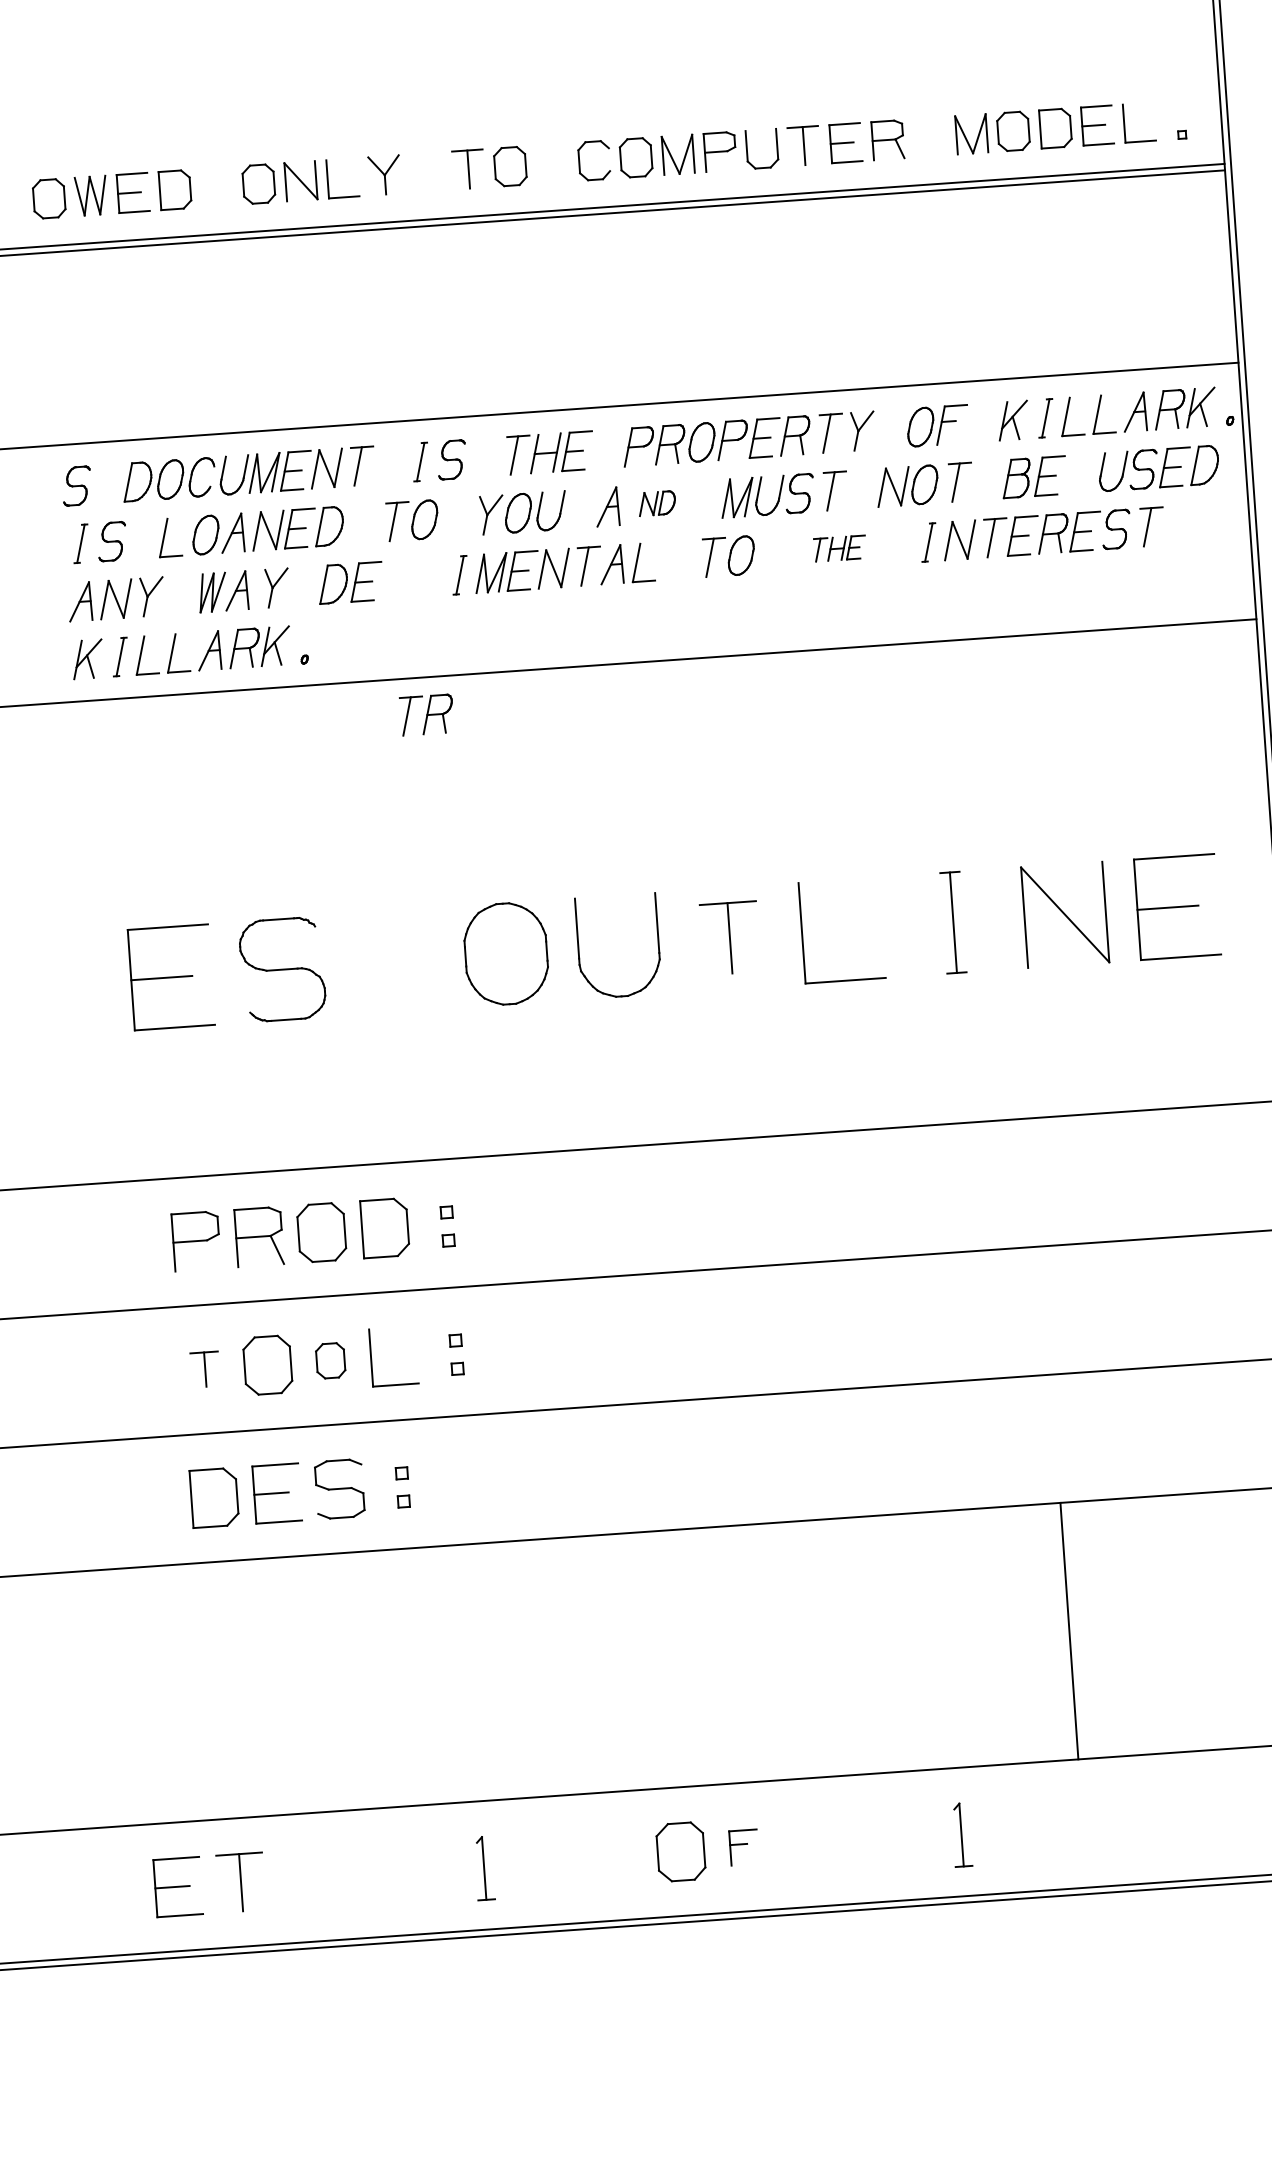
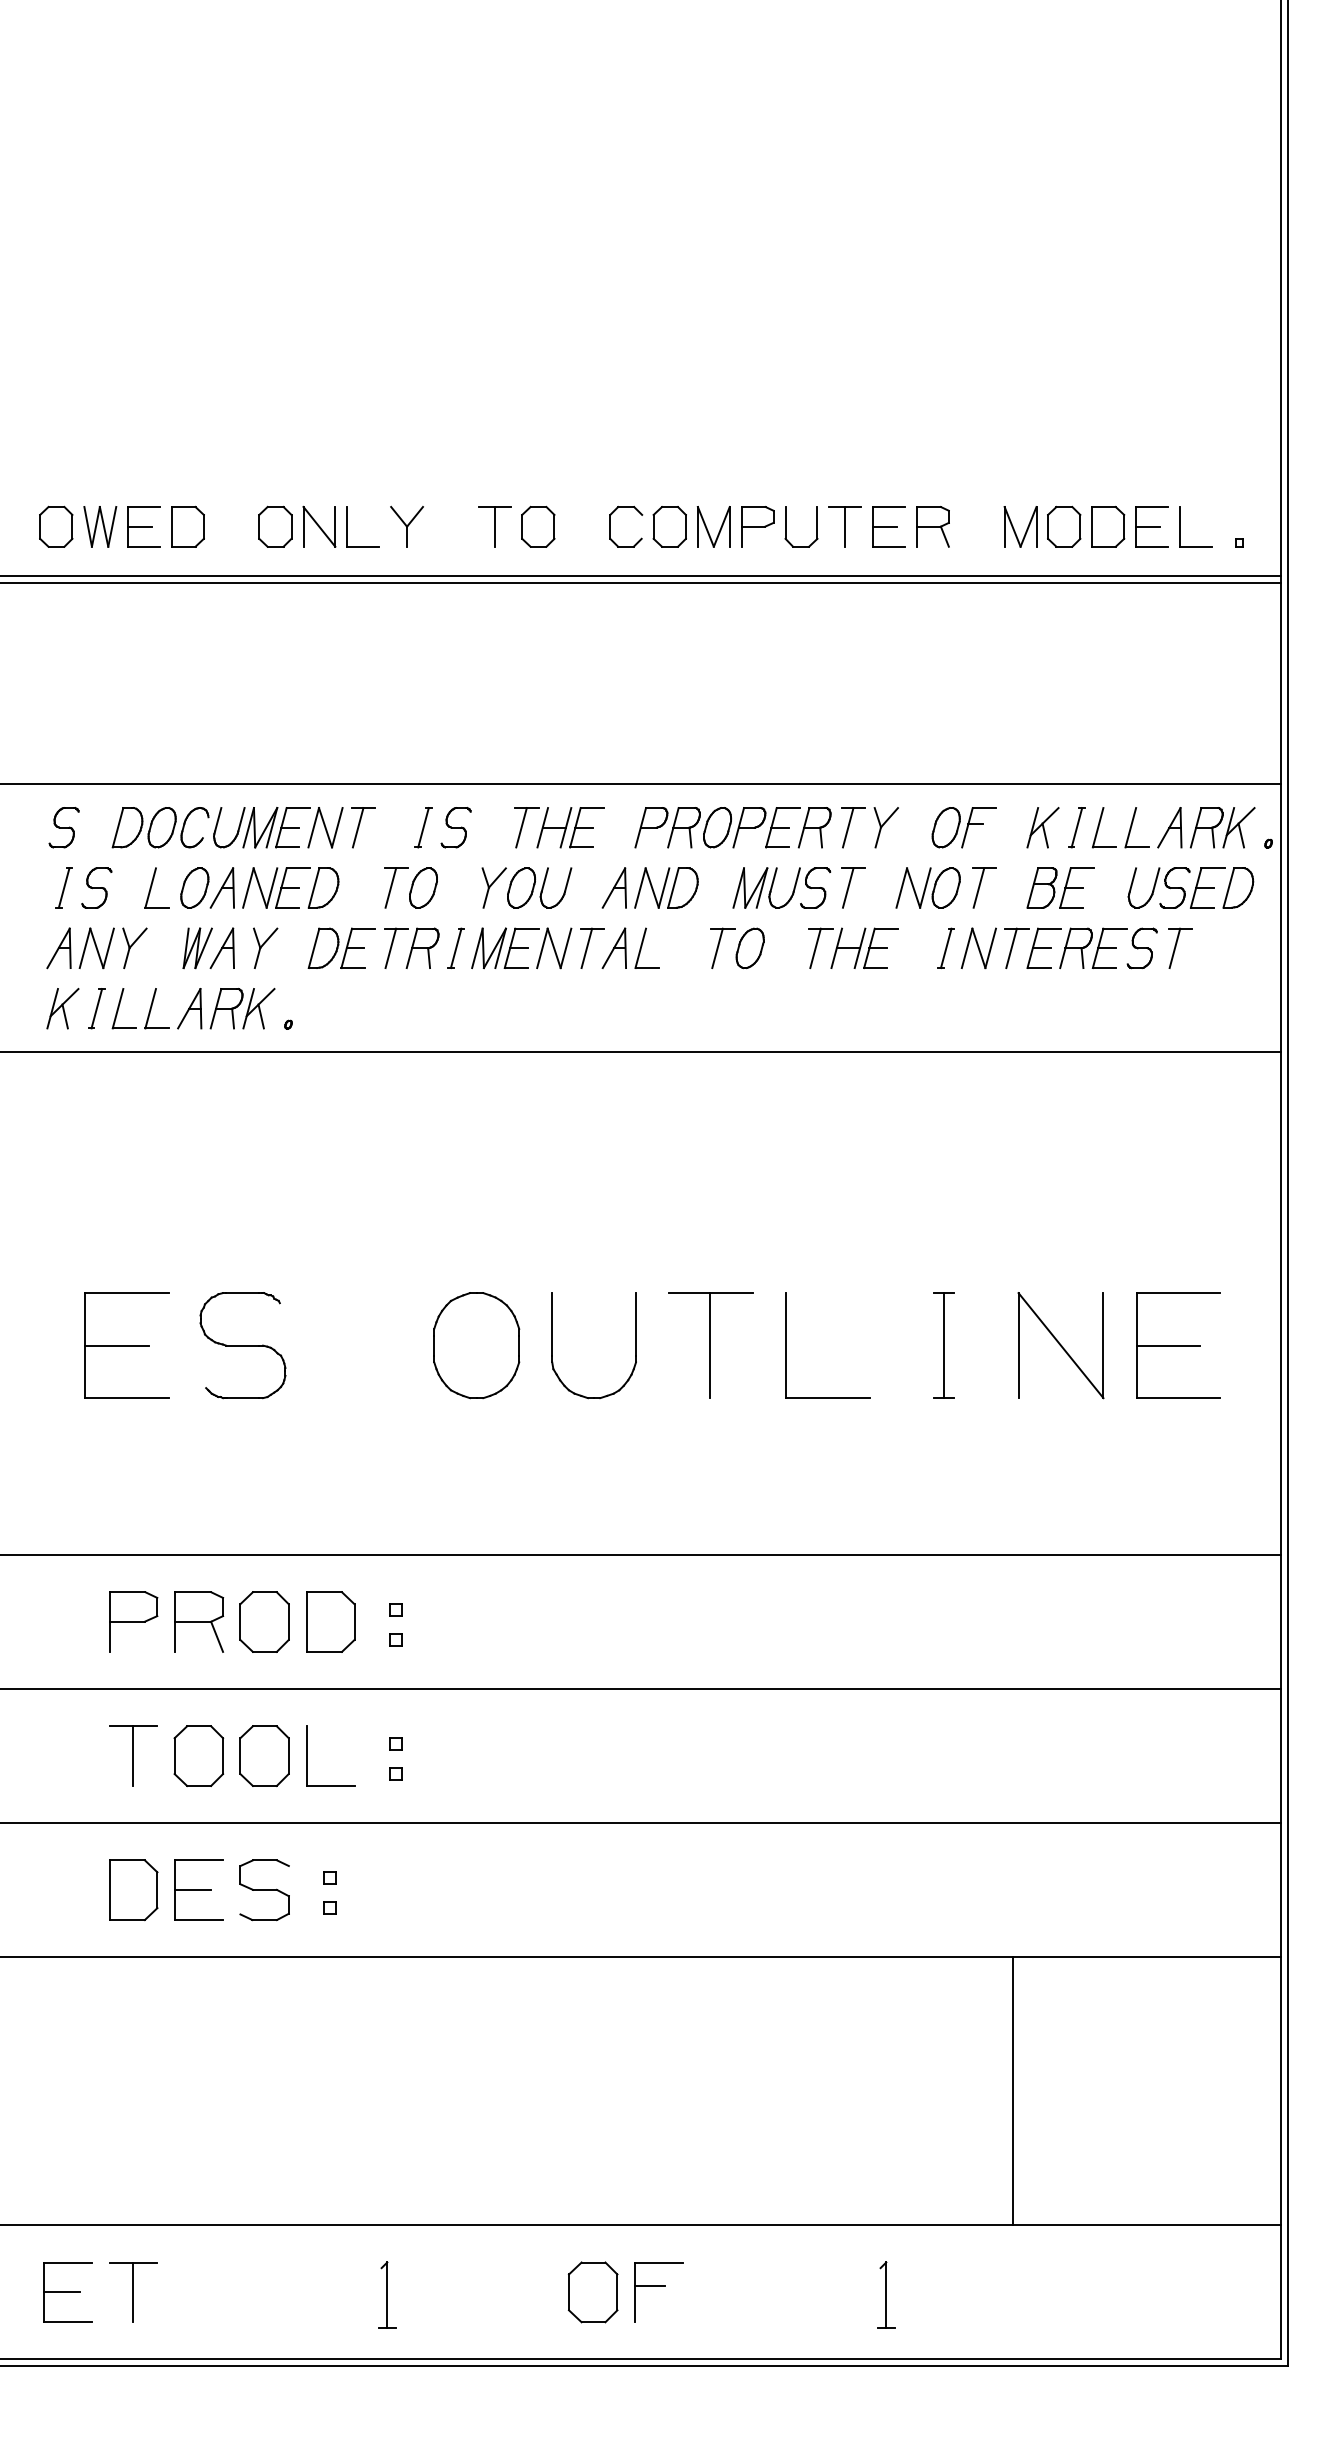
part: (657, 503) -> (666, 887), size x1.67
part: (840, 547) -> (853, 947), size x1.67
part: (426, 714) -> (411, 947), moved
part: (729, 938) -> (710, 1345), size x1.43
part: (330, 1360) -> (264, 1755), size x1.67
part: (205, 1369) -> (133, 1755), size x1.67
part: (743, 1847) -> (658, 2292), size x1.67

